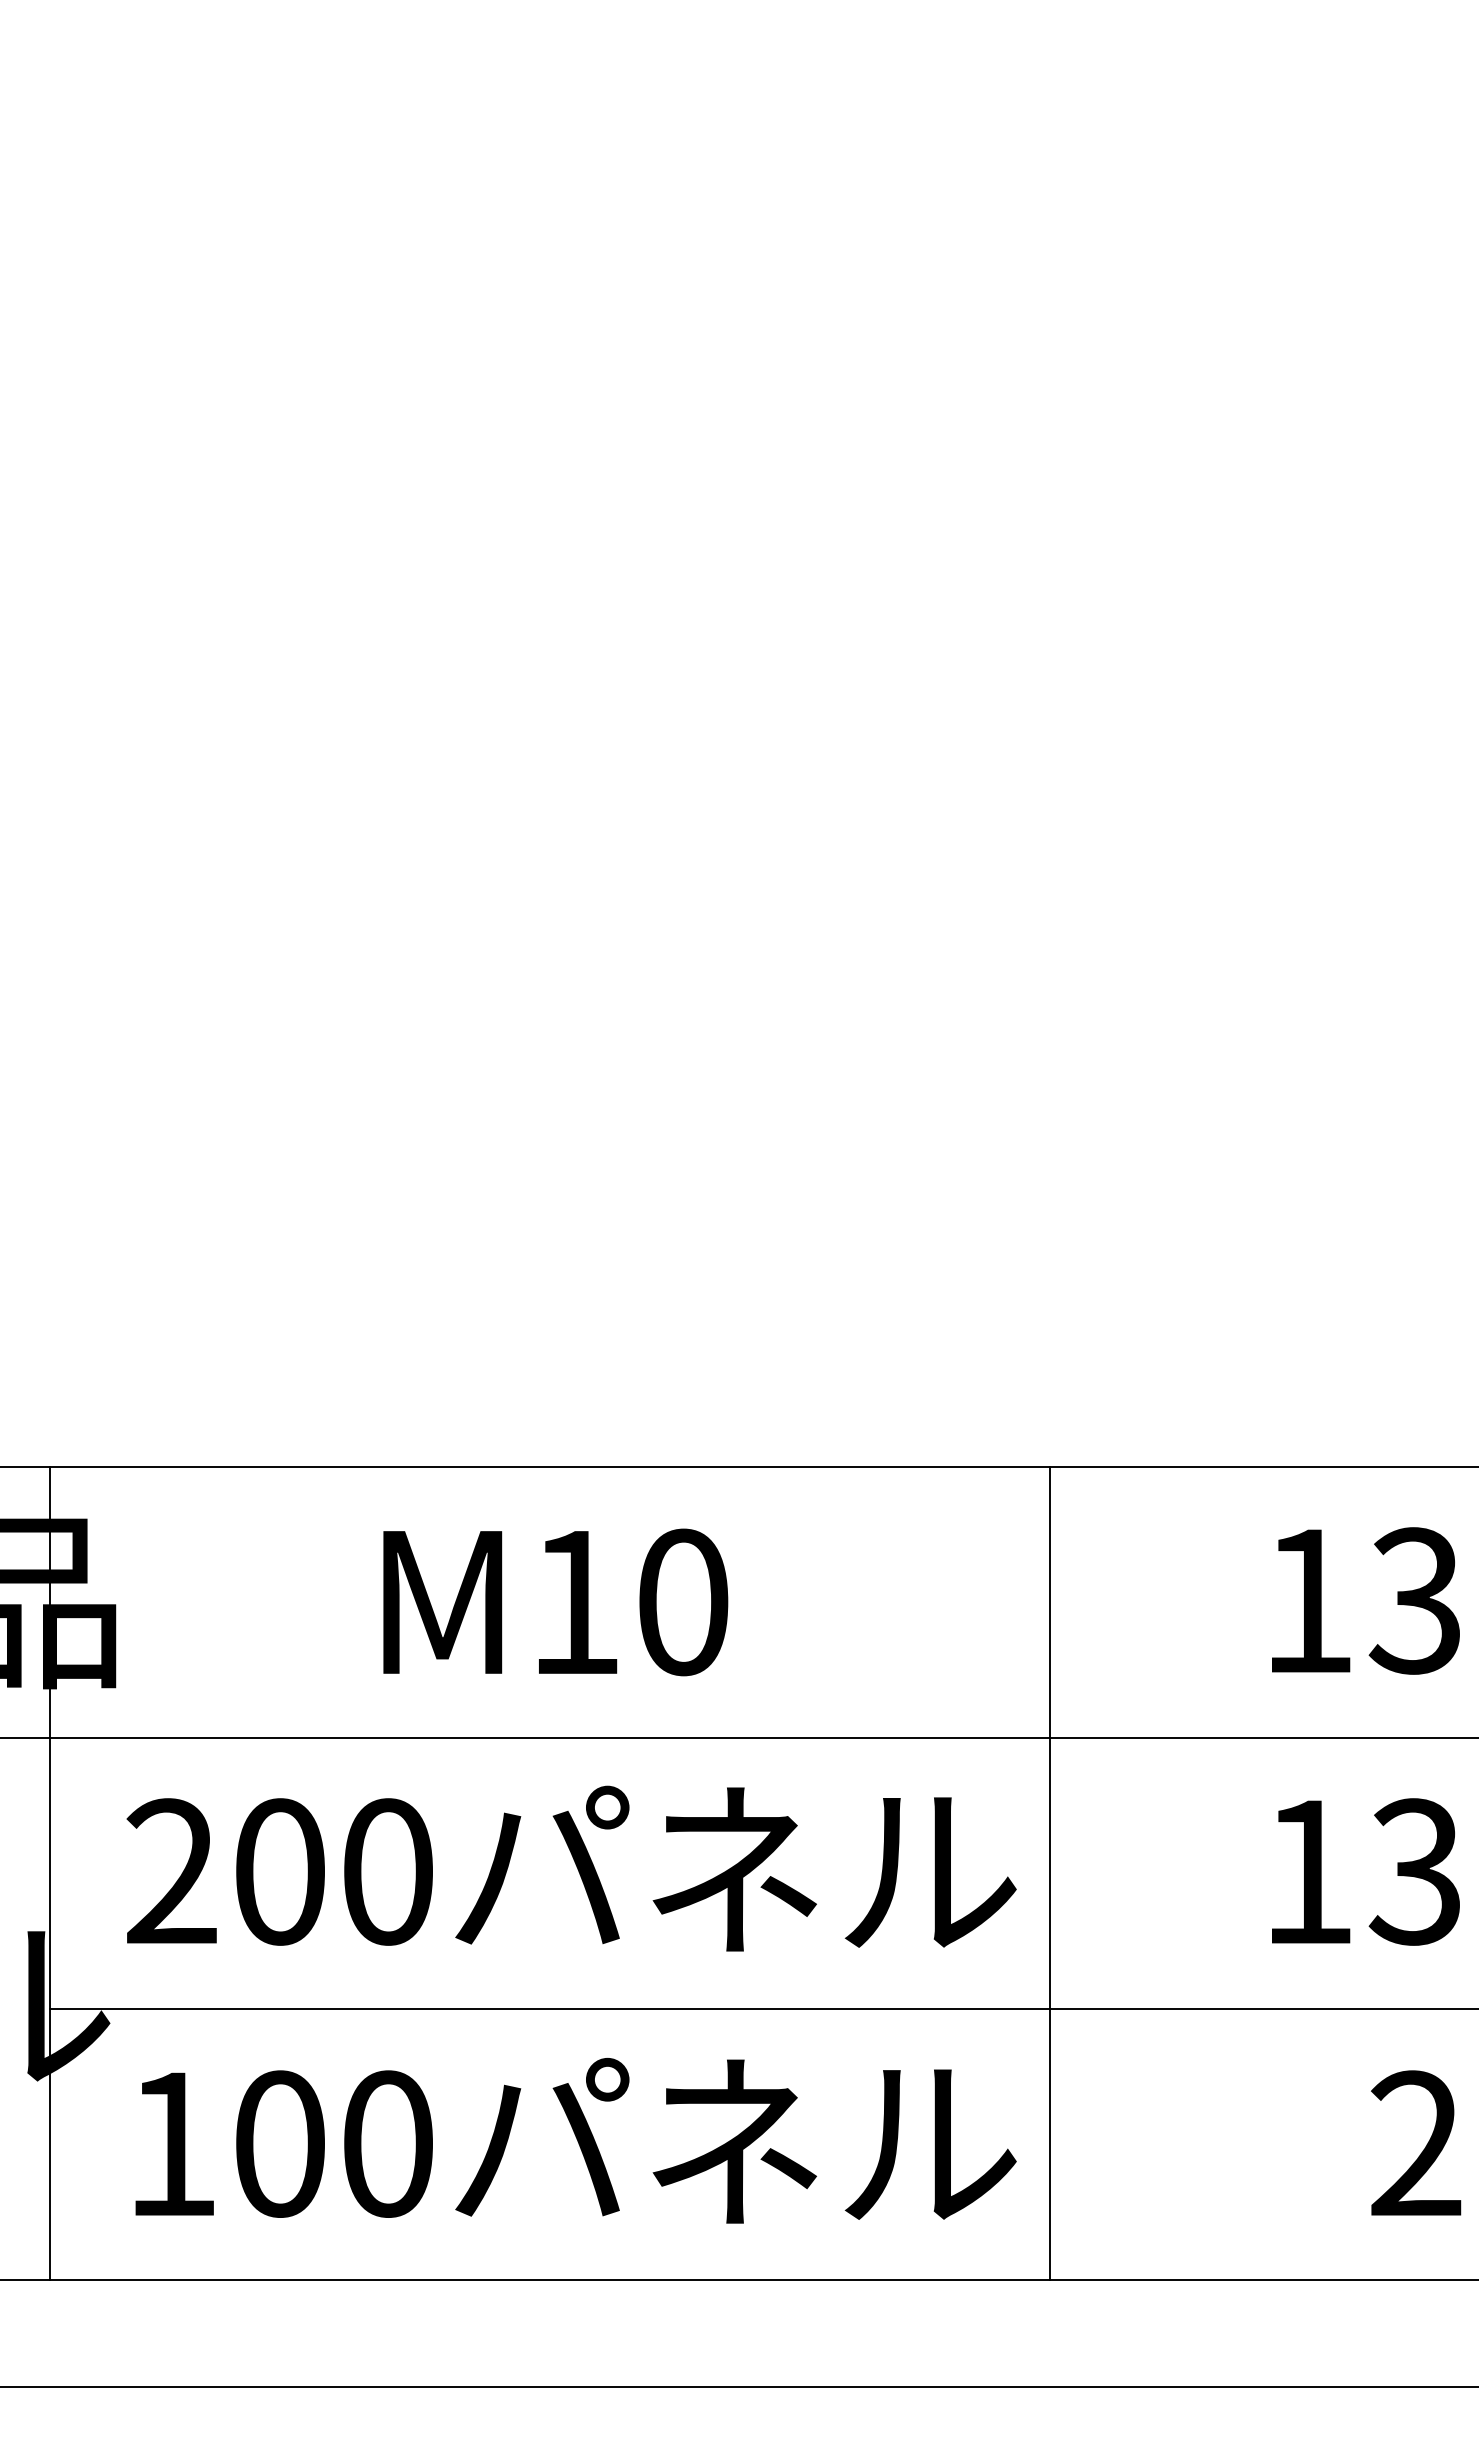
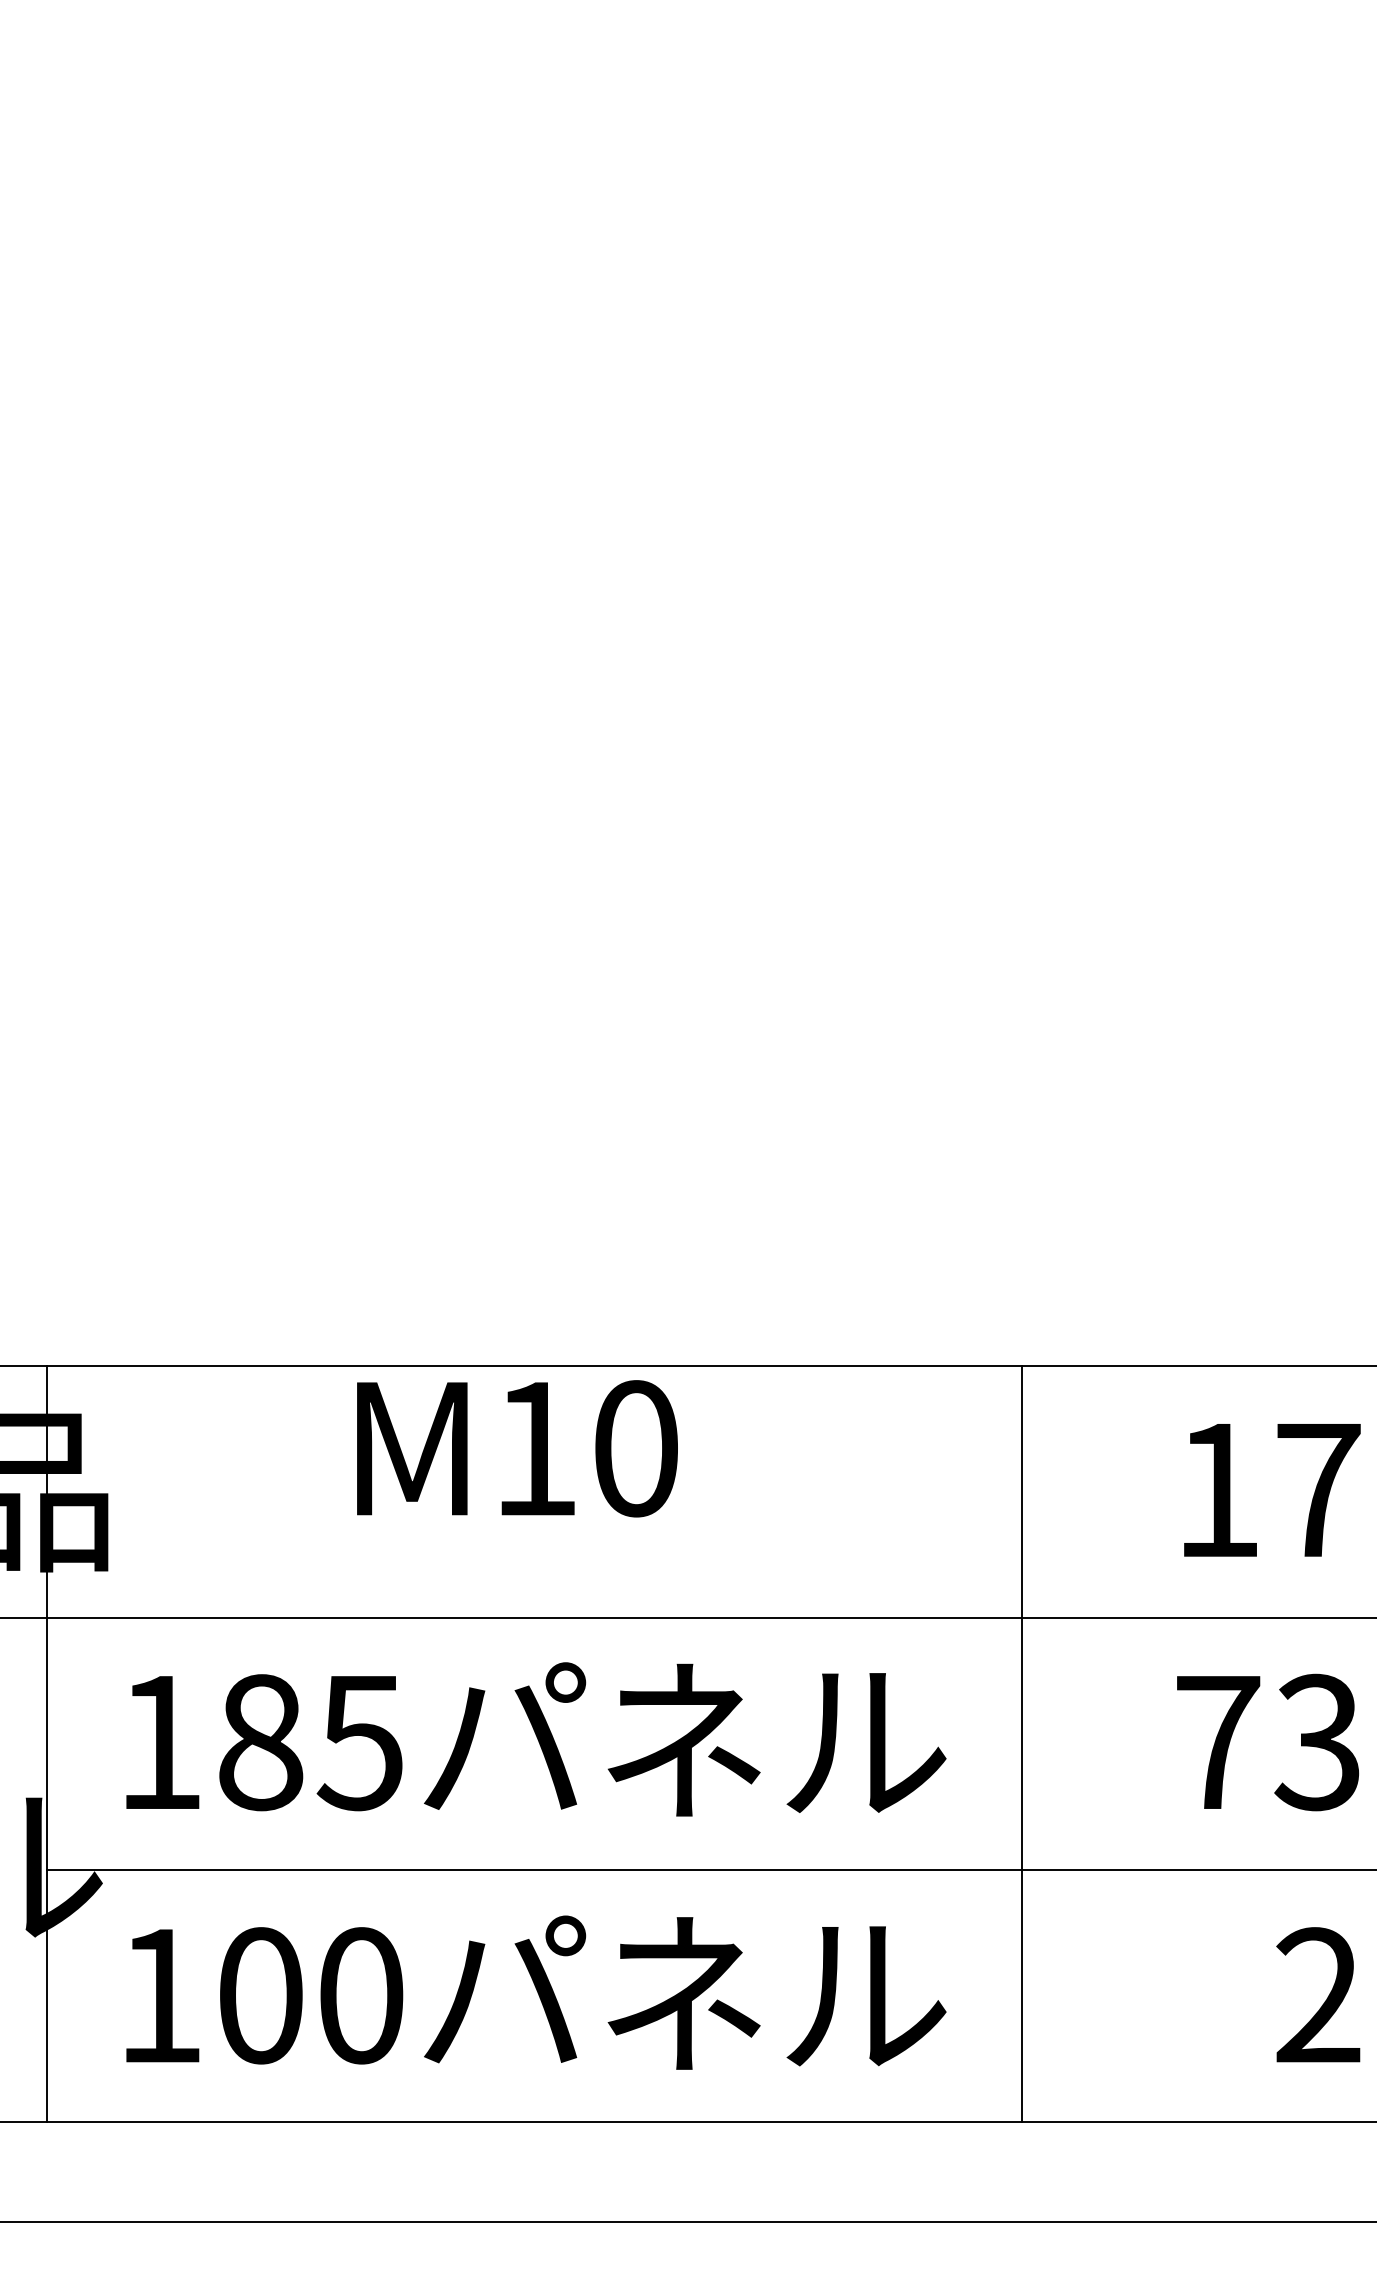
text: (1414, 1600) -> (1316, 1489), 13 -> 17
text: (555, 1602) -> (517, 1448), moved
text: (279, 1871) -> (260, 1742), 200 -> 185
text: (1308, 1871) -> (1218, 1742), 13 -> 73
line: (1050, 1873) -> (1022, 1743), moved

